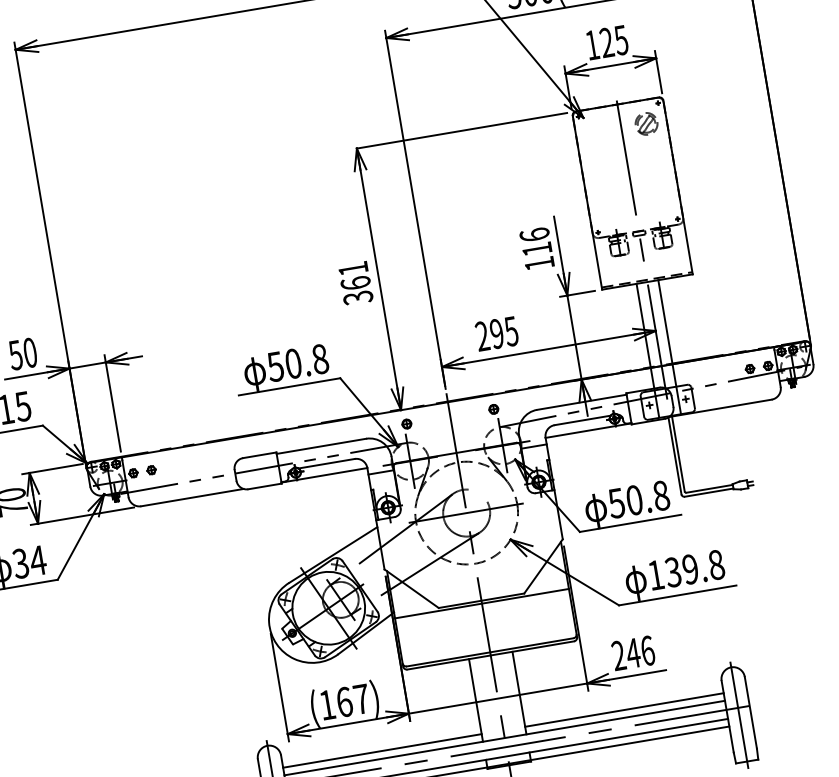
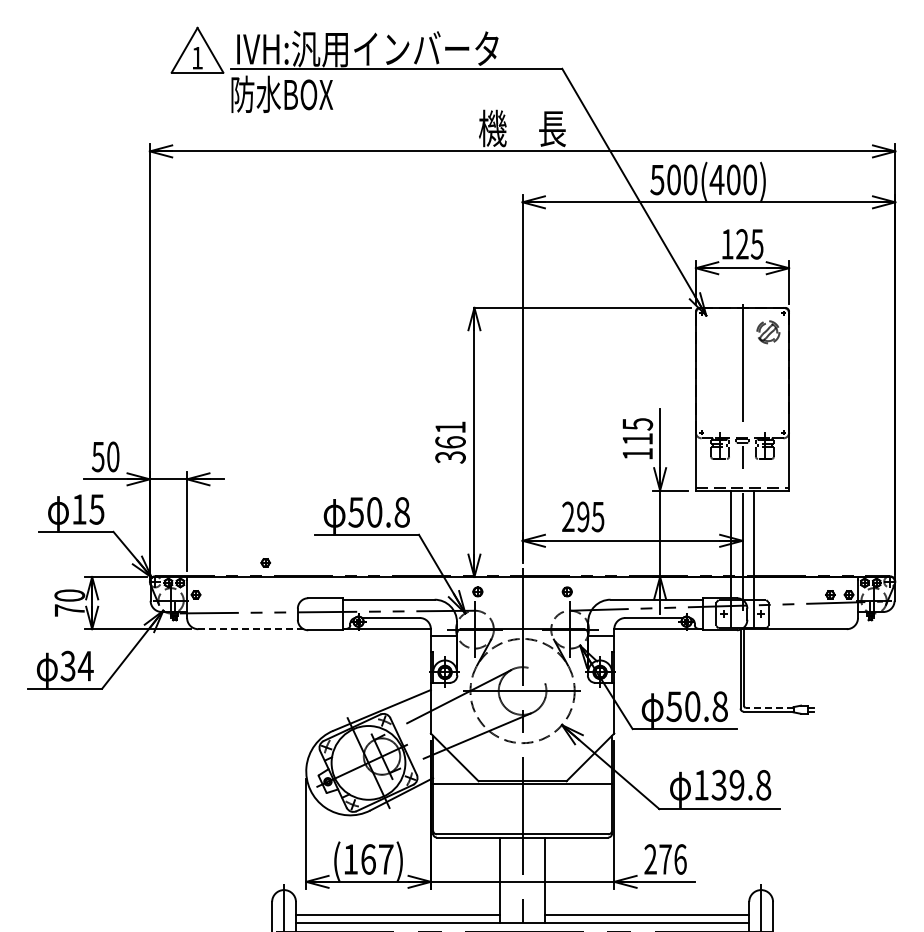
text: (534, 235) -> (637, 424), 116 -> 115
part: (151, 469) -> (265, 562), moved
line: (709, 488) -> (769, 707), solid -> dashed
line: (192, 498) -> (250, 629), solid -> dashed
text: (633, 653) -> (665, 859), 246 -> 276

